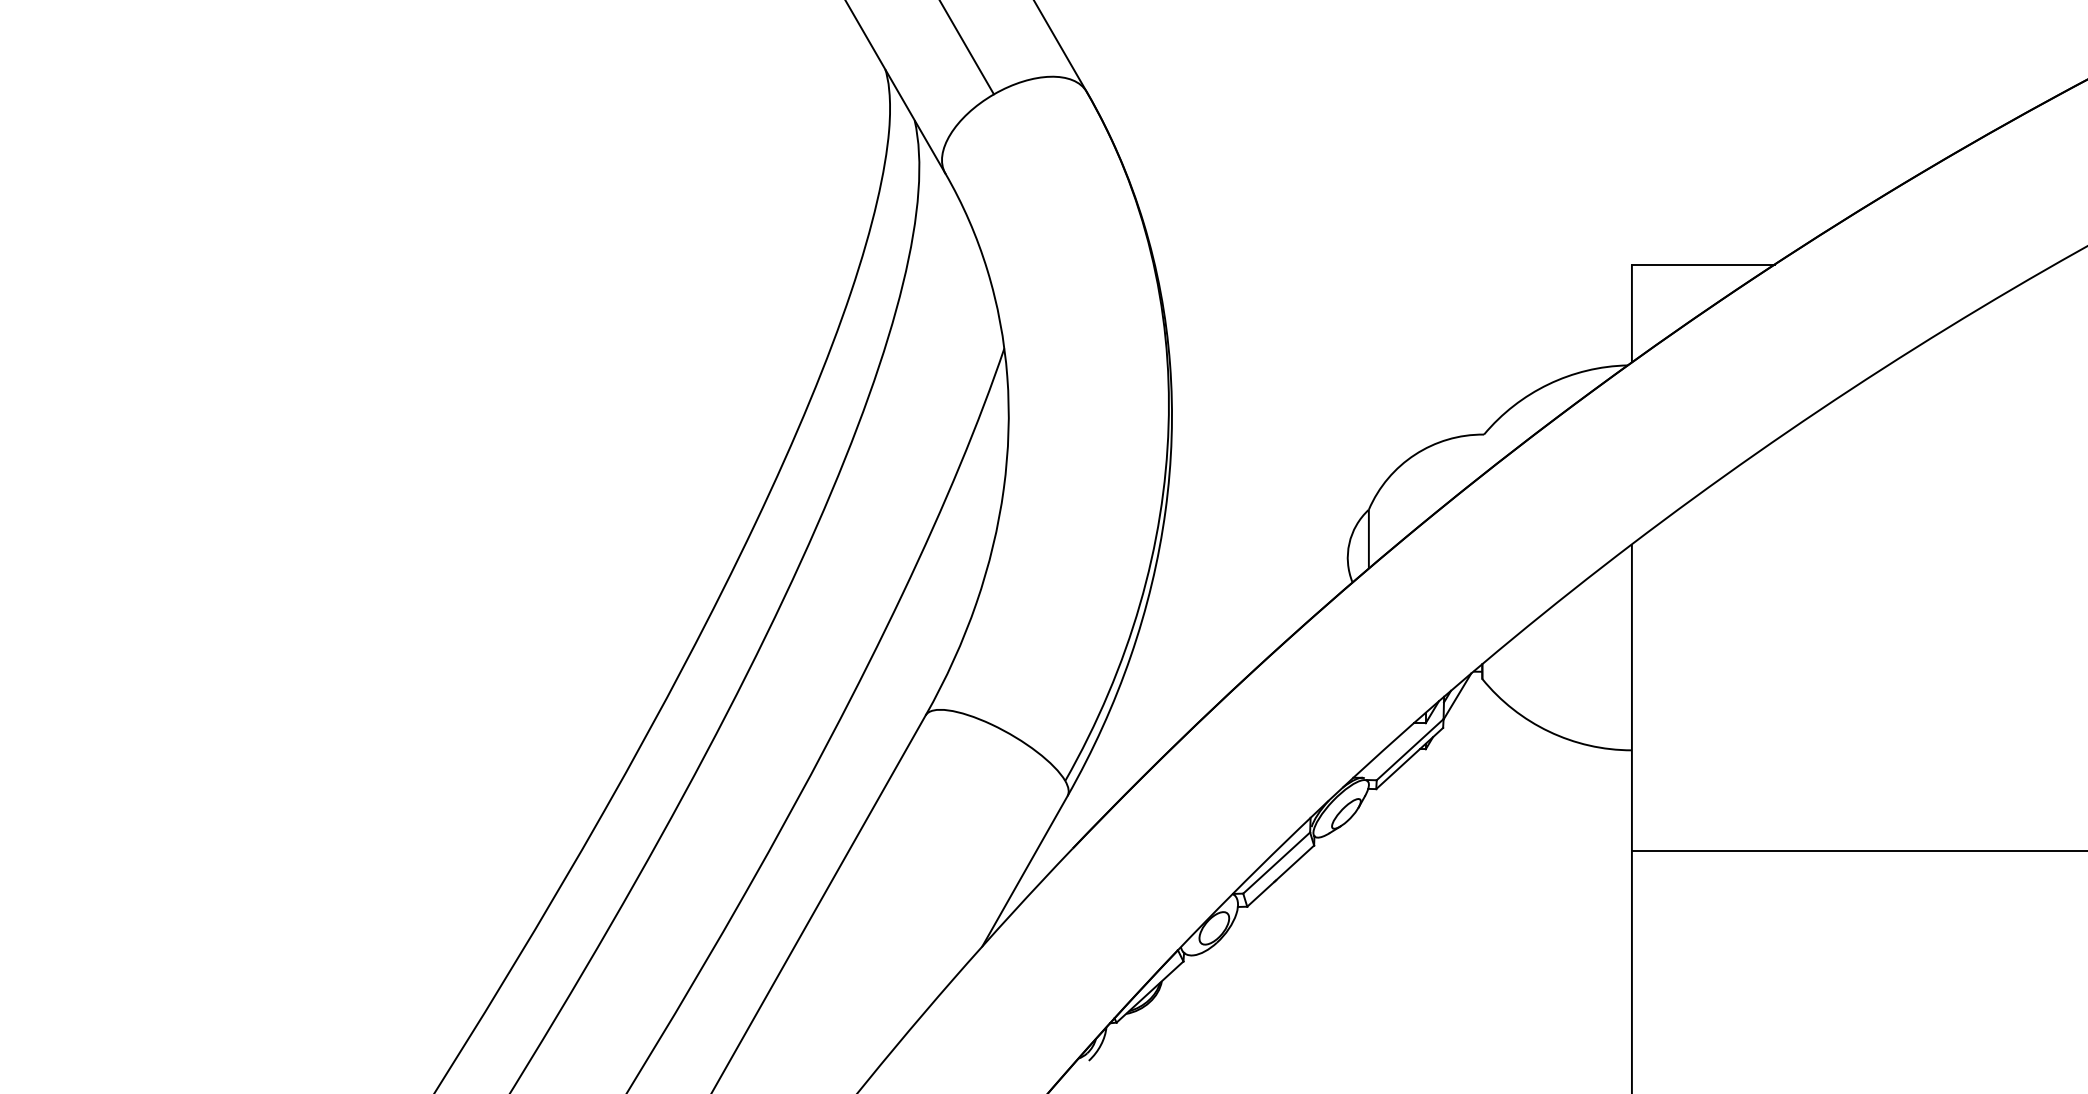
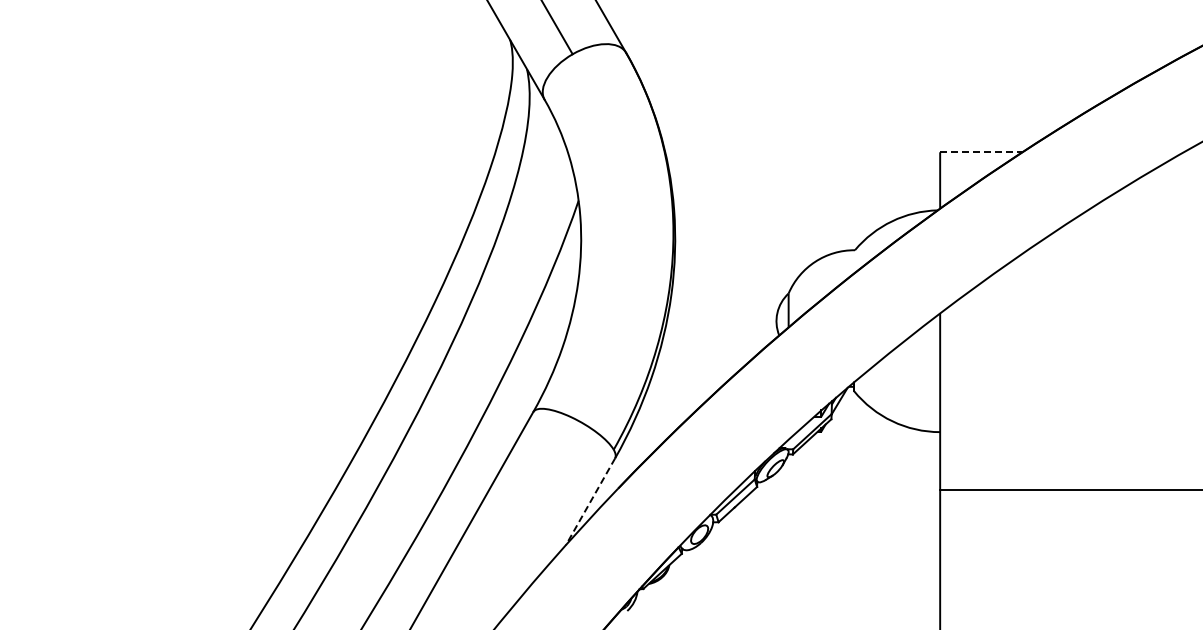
line: (1703, 264) -> (981, 152), solid -> dashed
line: (1024, 870) -> (590, 501), solid -> dashed

